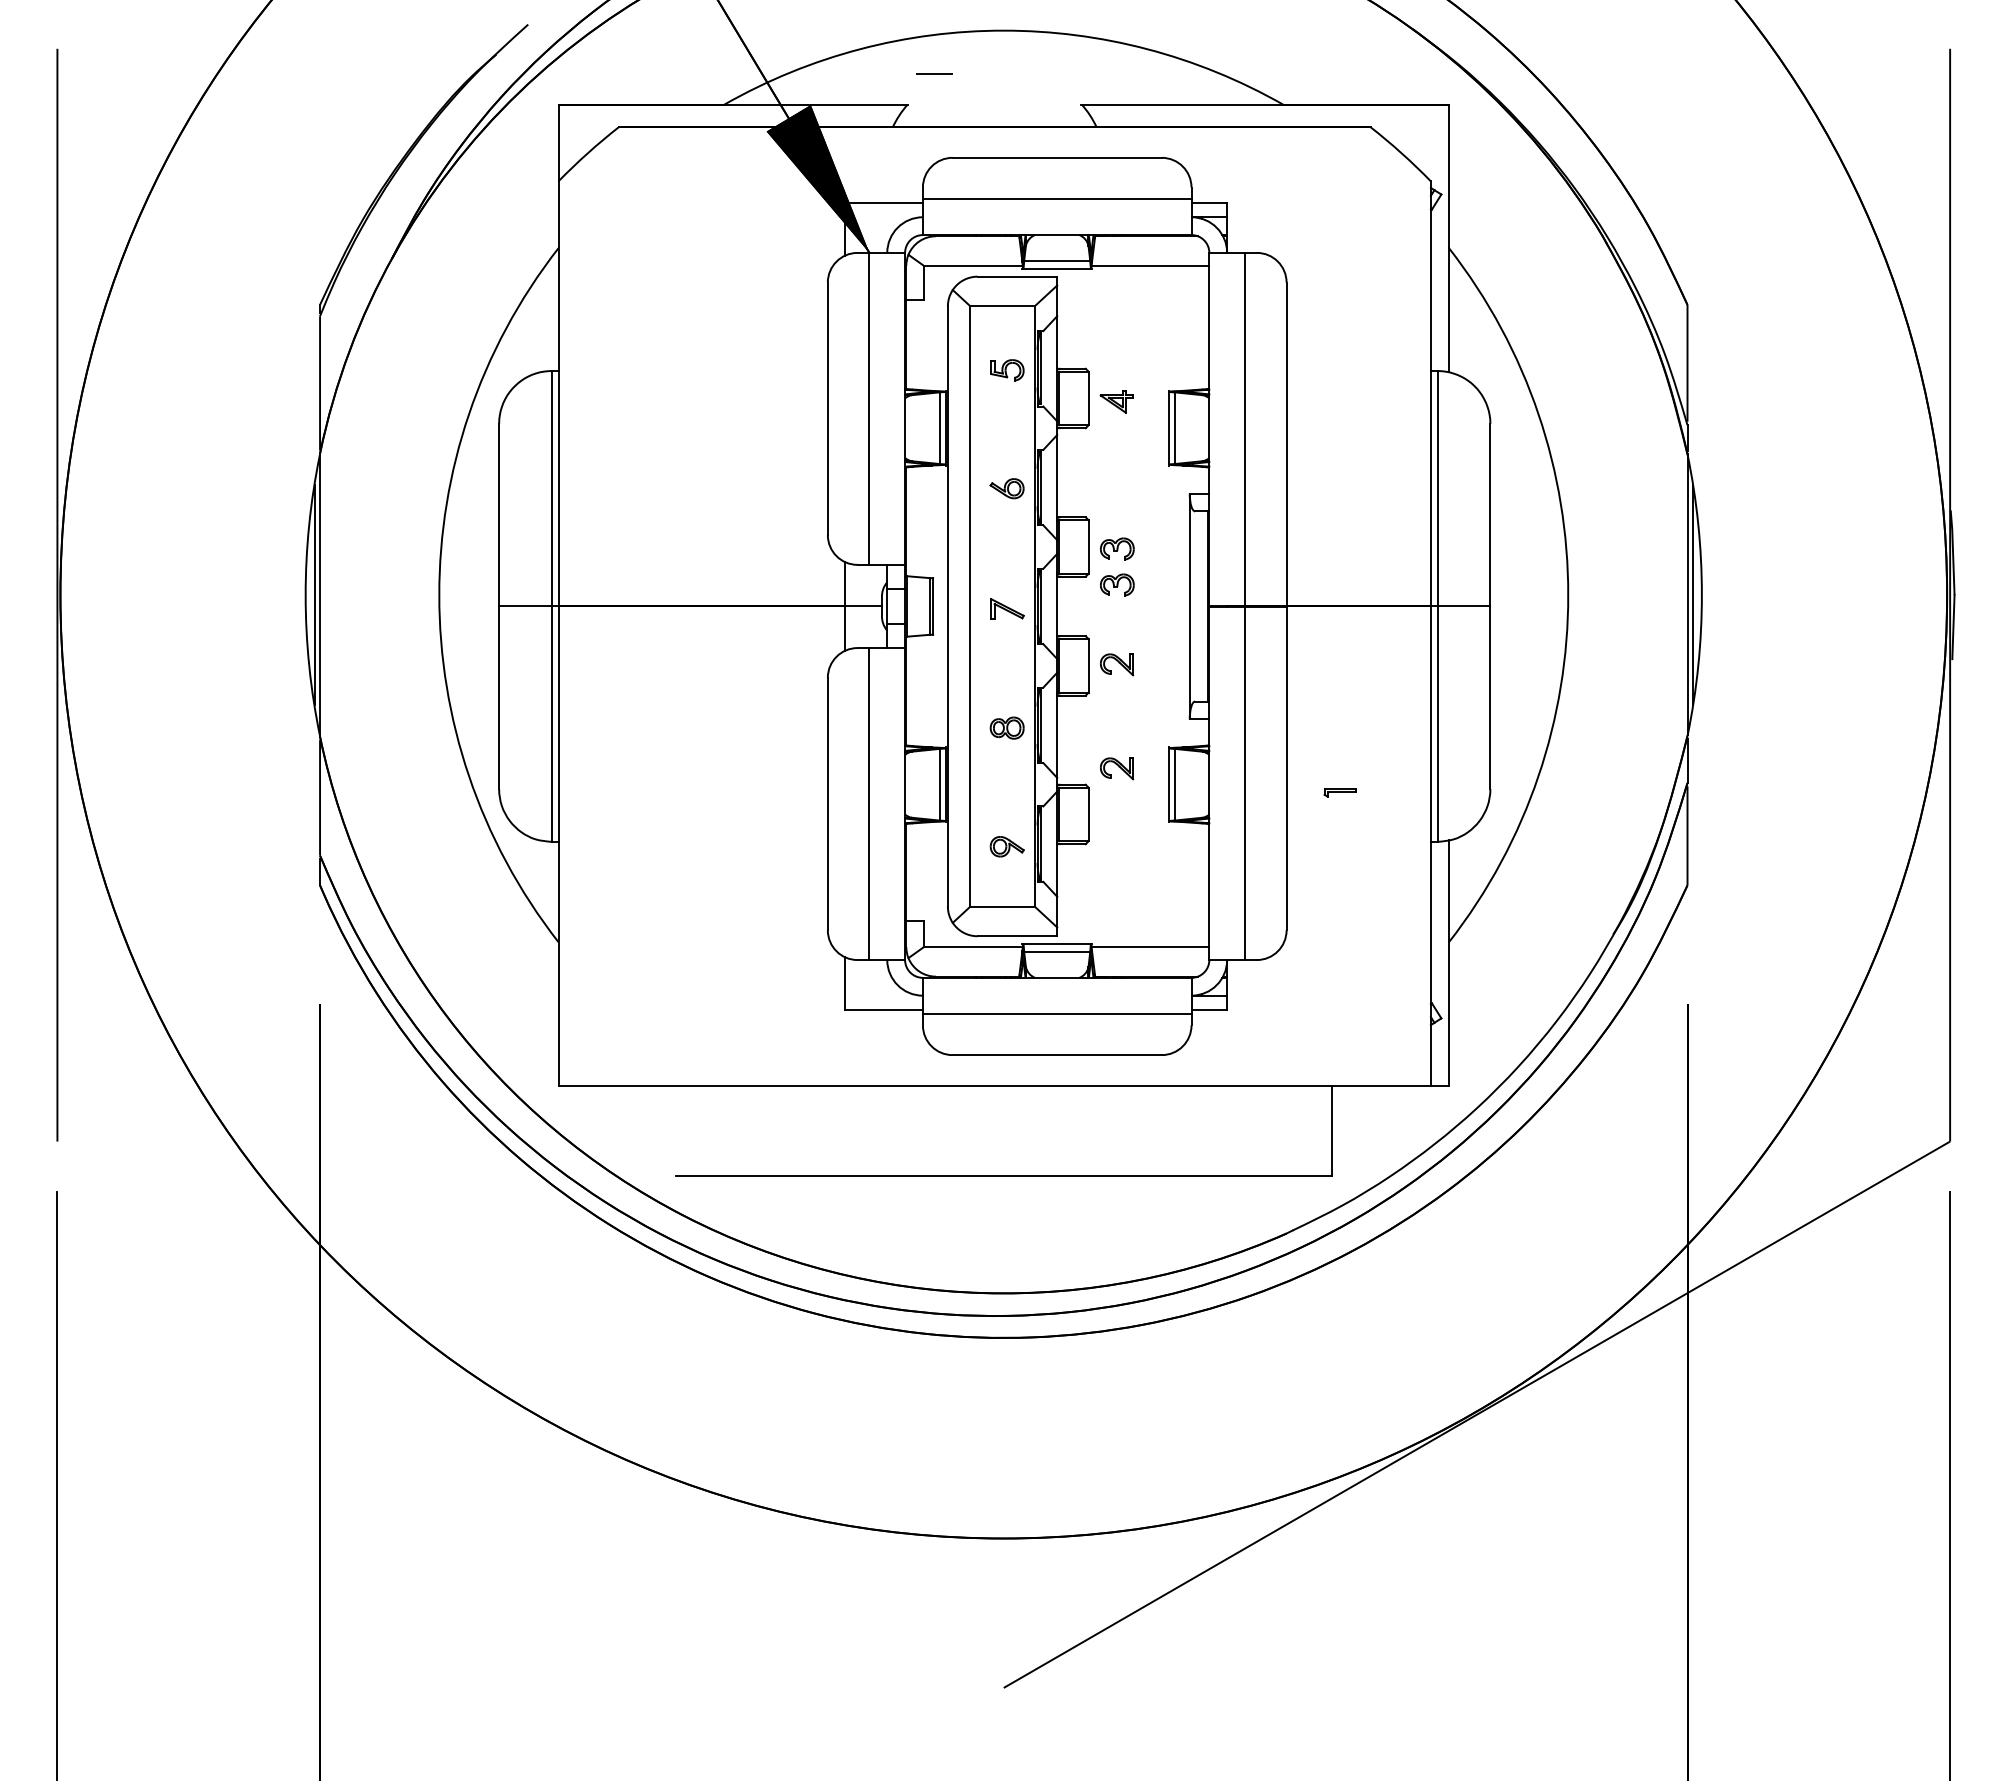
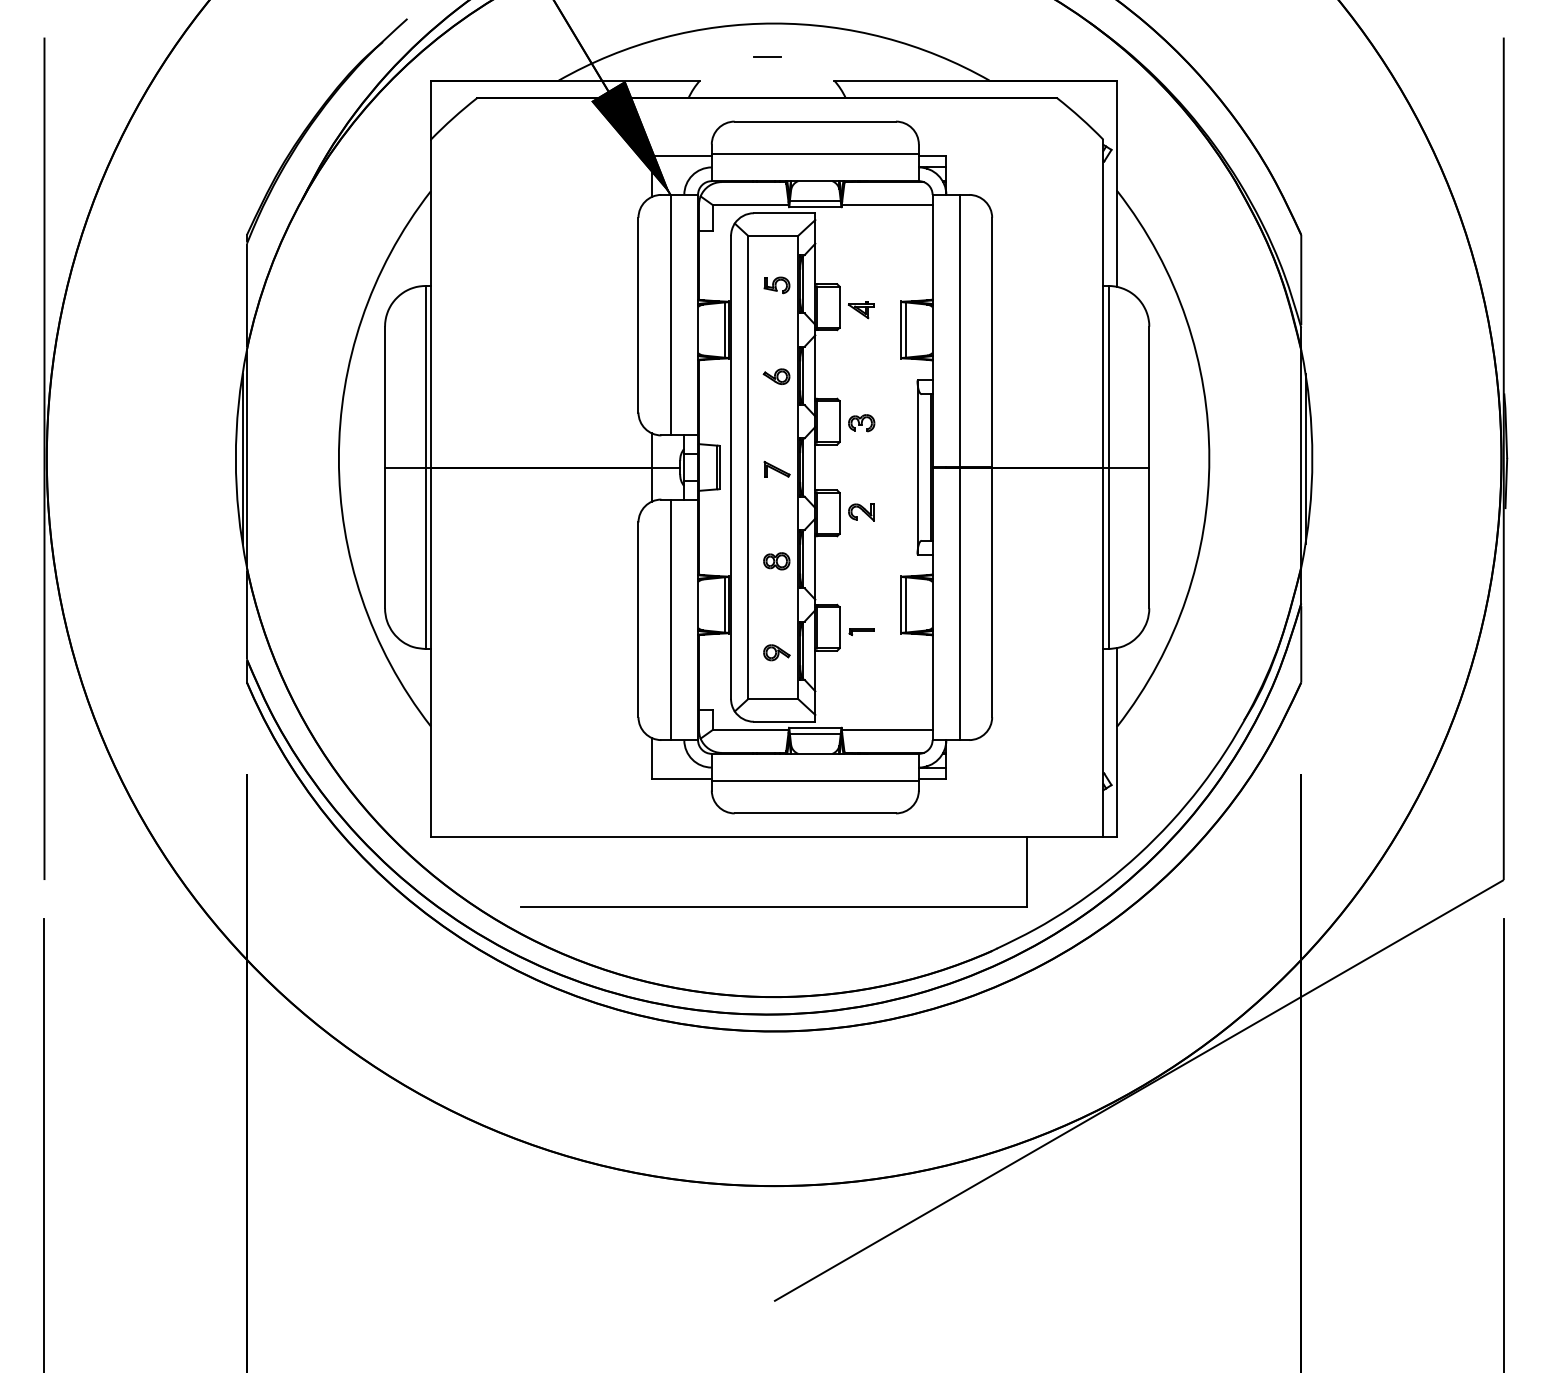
line: (934, 73) -> (766, 56), moved
part: (1117, 584) -> (861, 450), removed
part: (1117, 768) -> (861, 592), removed
part: (1339, 792) -> (861, 631), moved

